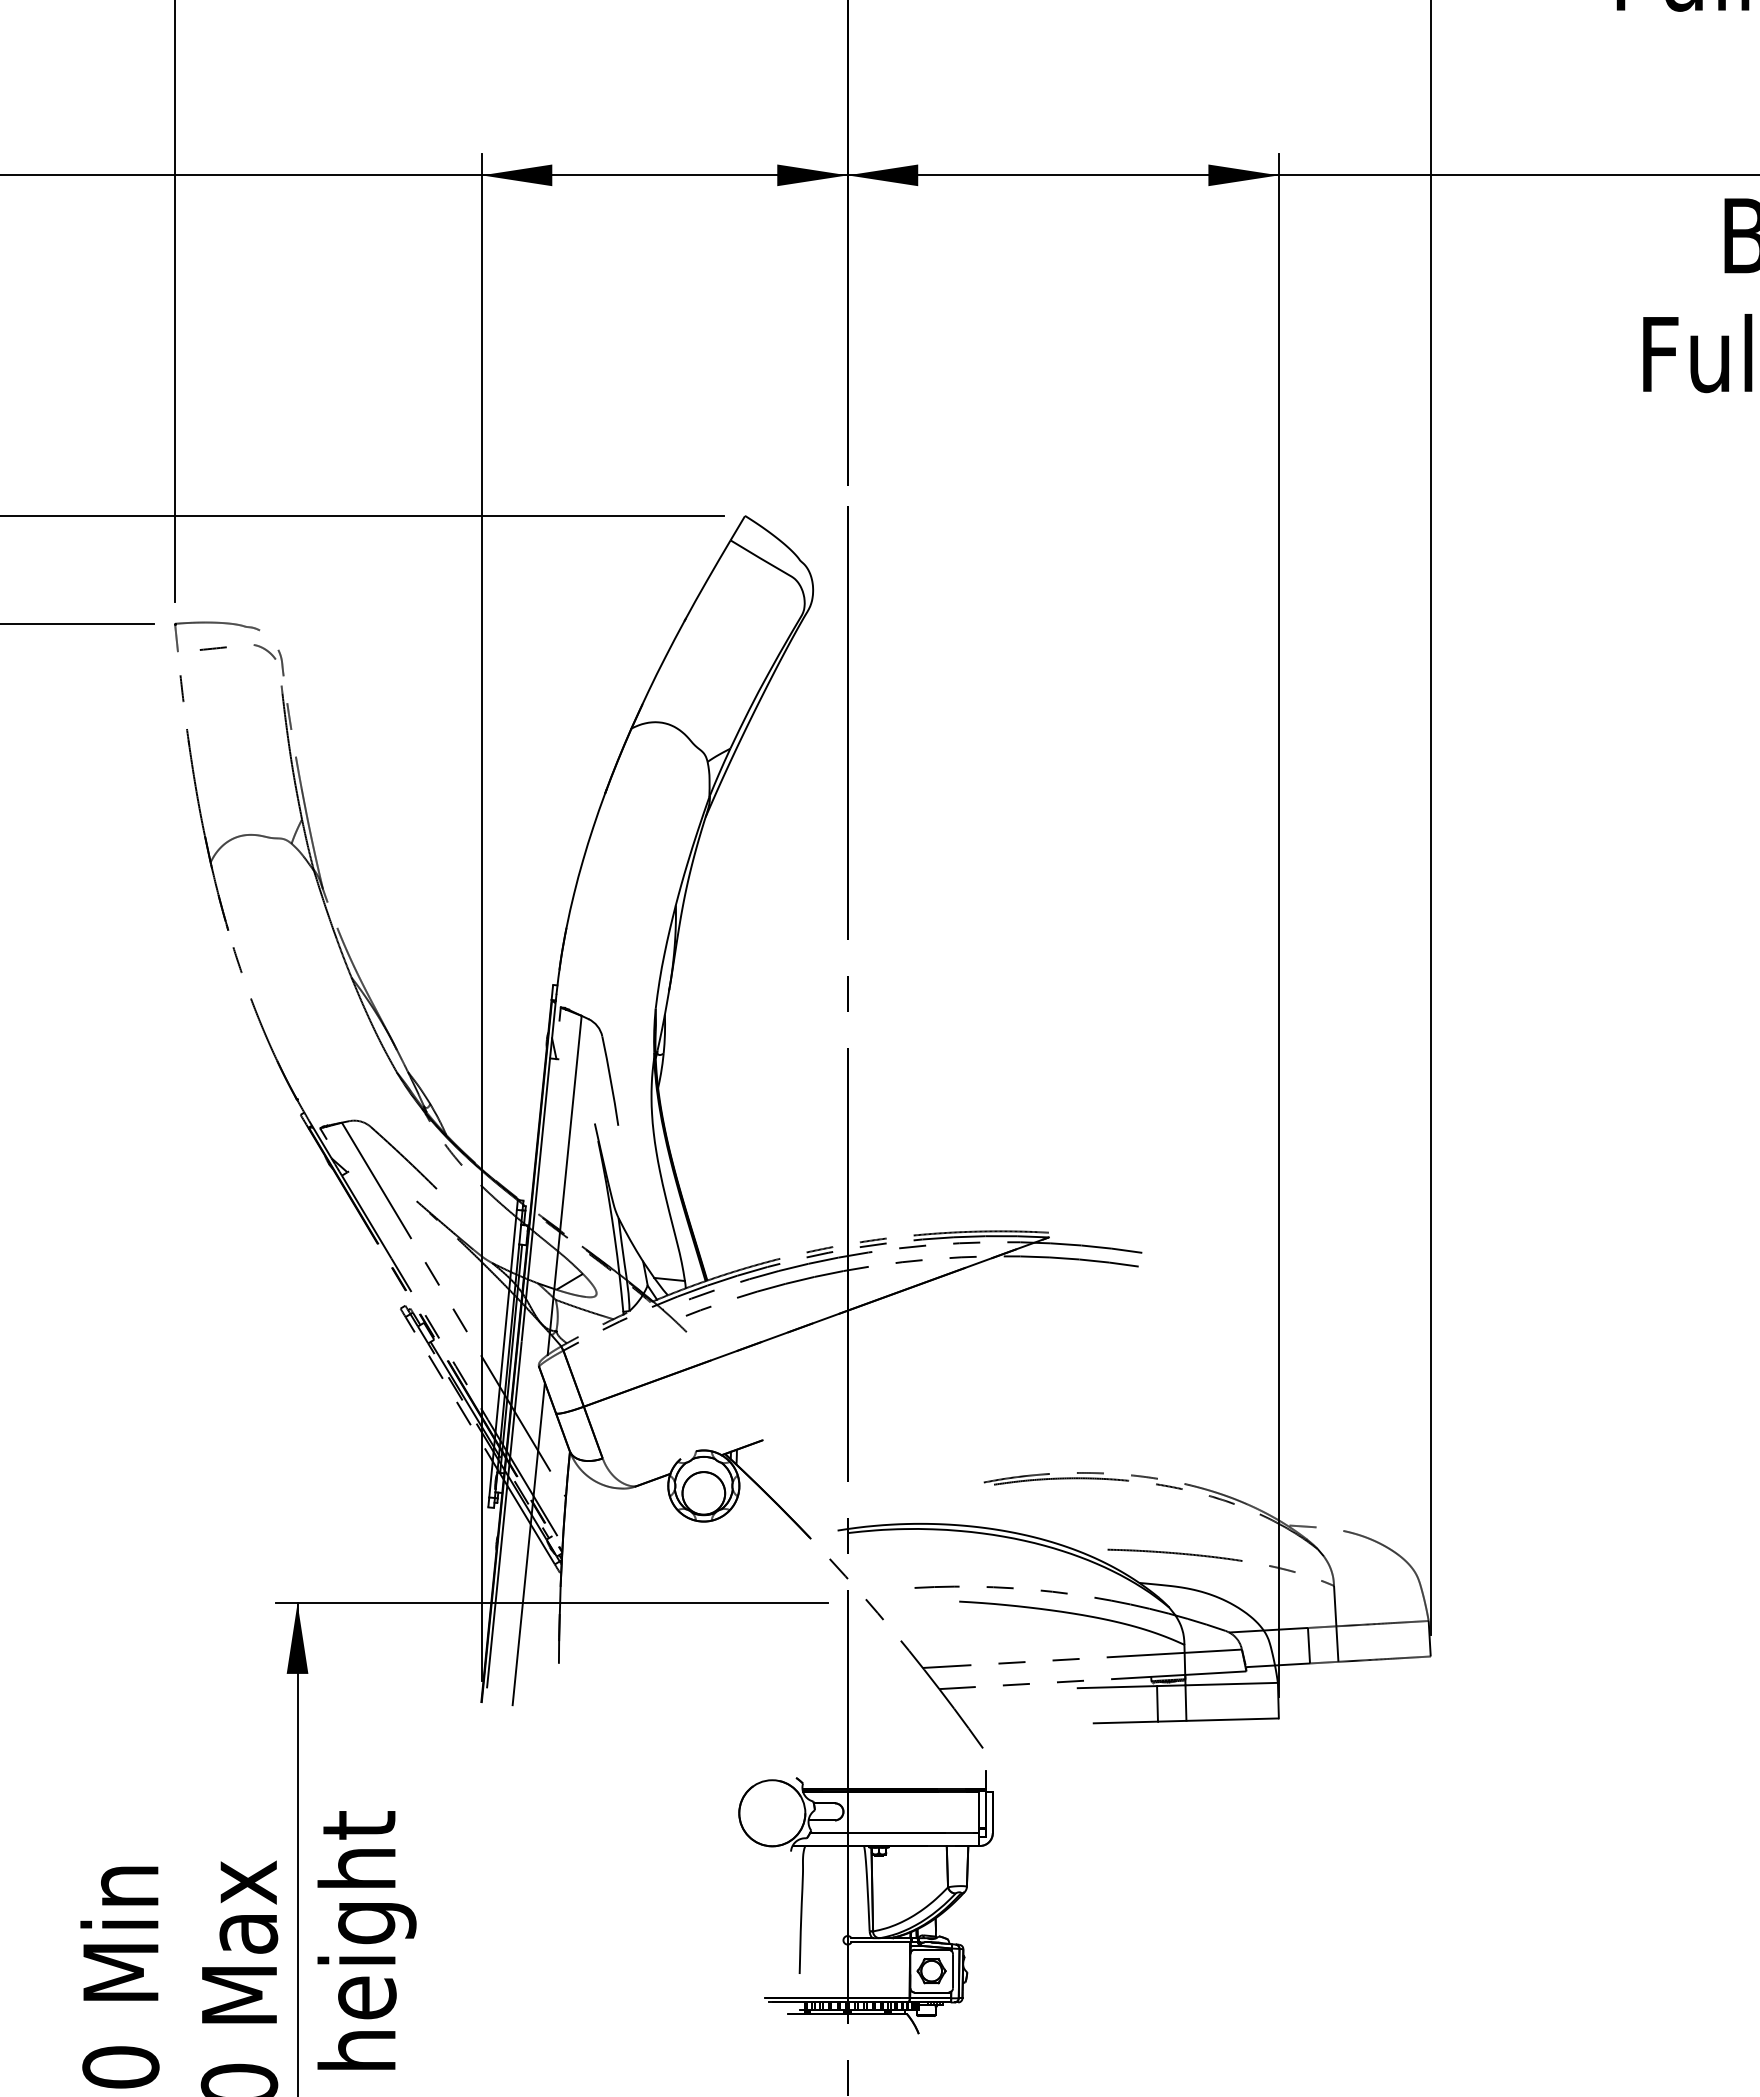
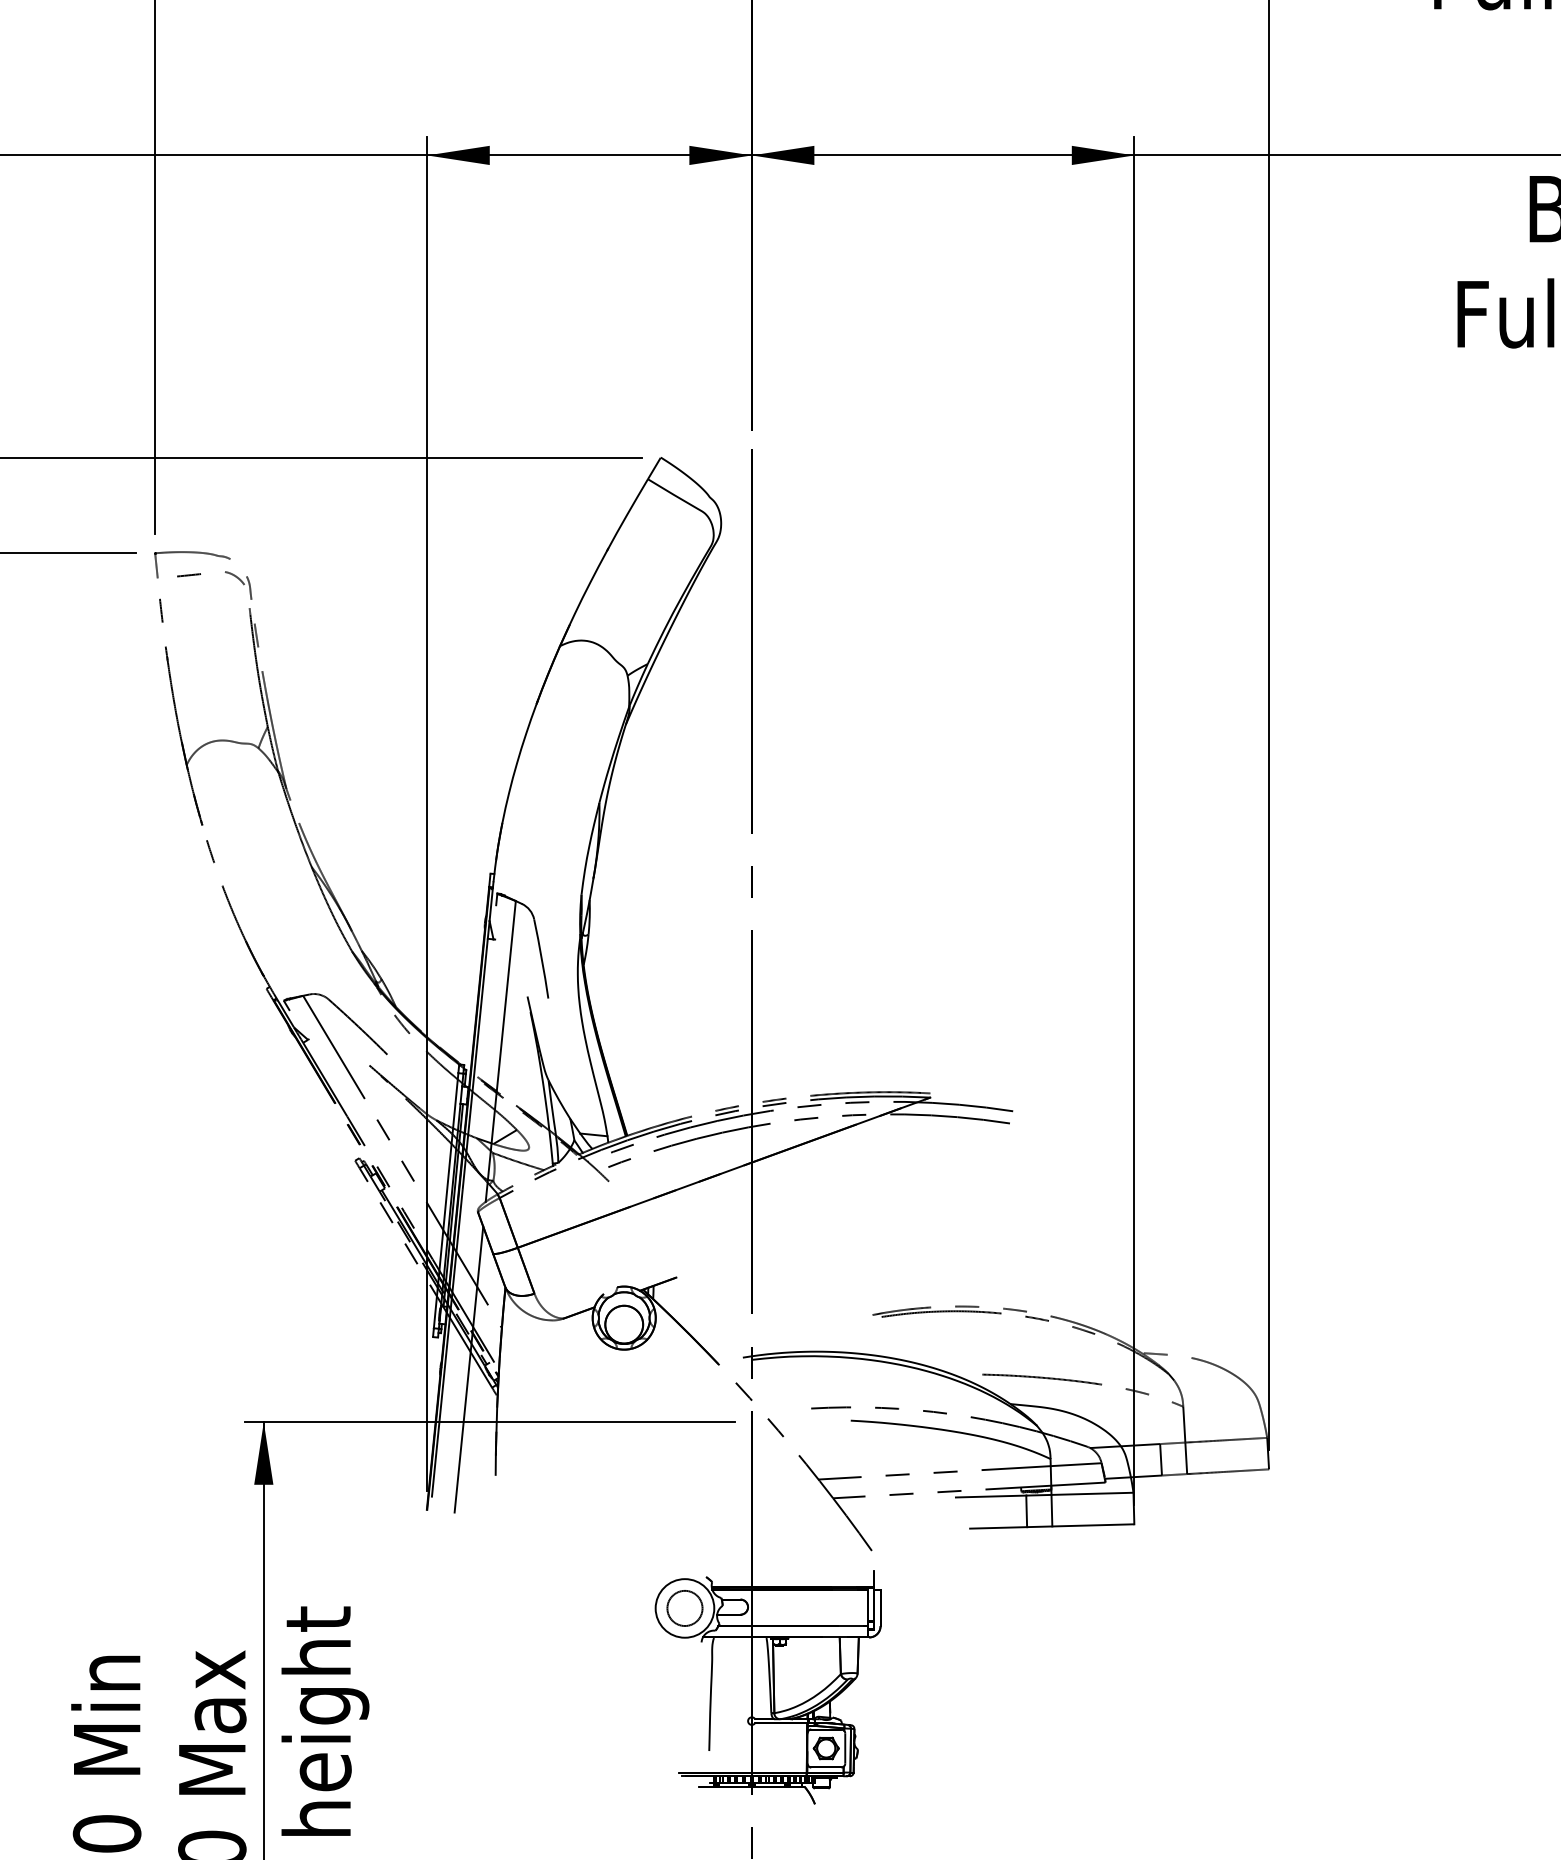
circle: (772, 1813) -> (685, 1608), size x0.6

